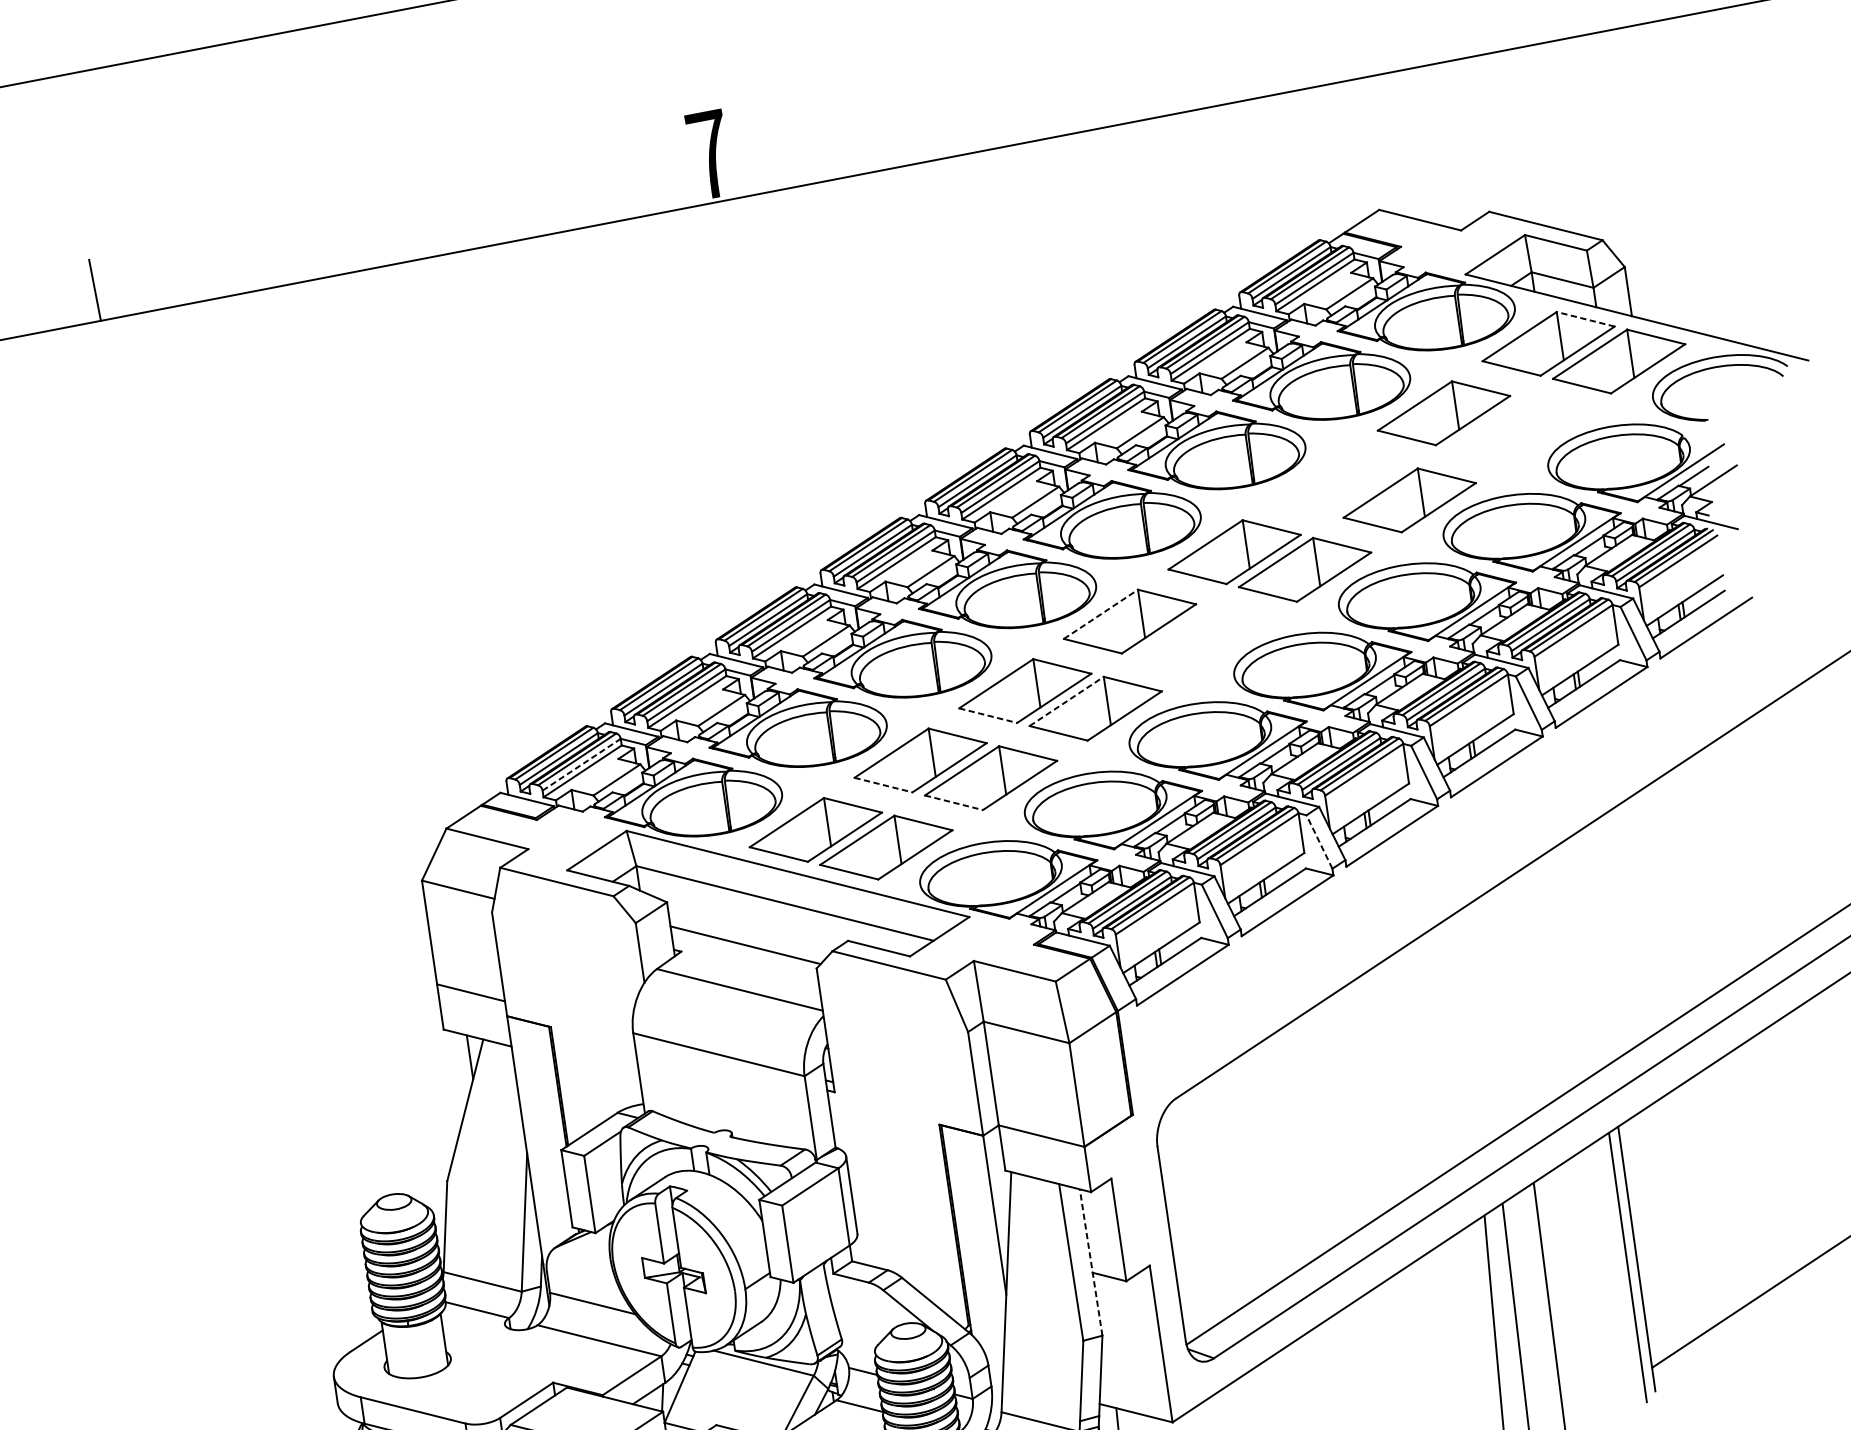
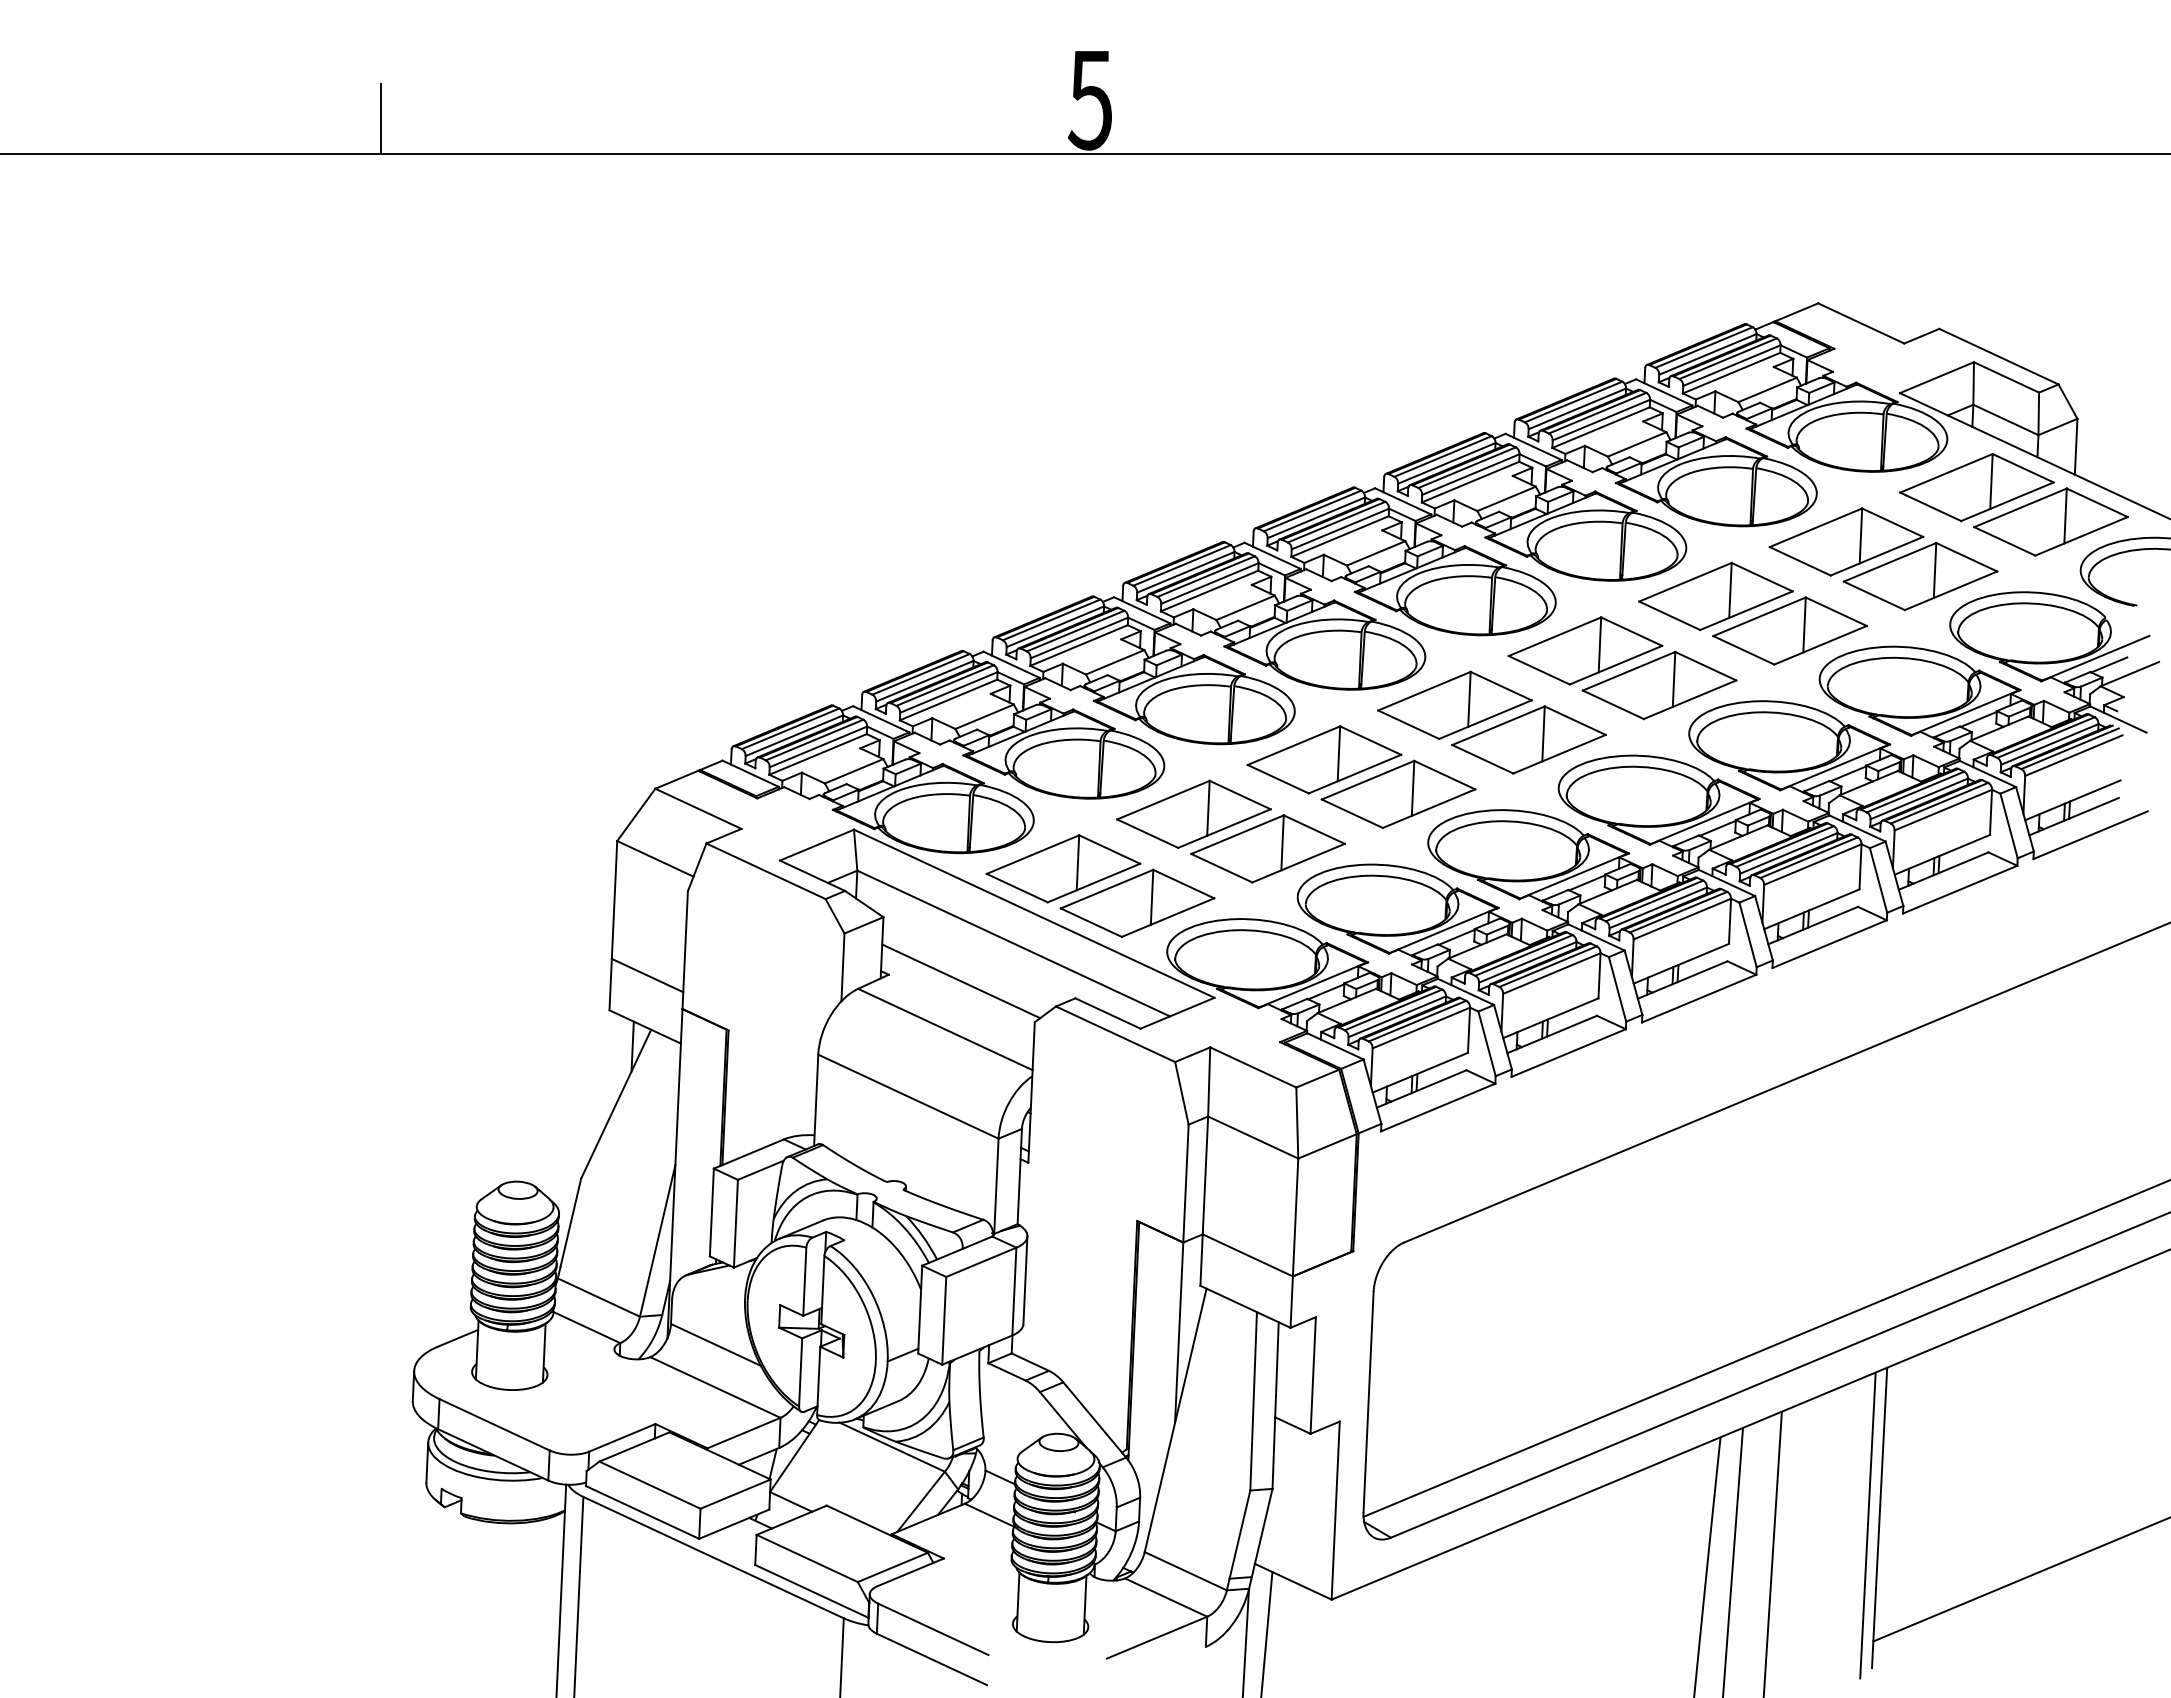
text: (709, 155) -> (1089, 100), 7 -> 5
line: (1586, 319) -> (2023, 468), dashed -> solid
part: (1514, 430) -> (1920, 576), added
part: (1338, 482) -> (1715, 596), added
line: (1101, 614) -> (1424, 691), dashed -> solid
part: (1199, 638) -> (1528, 739), added
line: (1067, 701) -> (1368, 780), dashed -> solid
line: (988, 715) -> (1278, 779), dashed -> solid
line: (581, 764) -> (818, 746), dashed -> solid
line: (883, 784) -> (1147, 833), dashed -> solid
line: (953, 803) -> (1221, 868), dashed -> solid
line: (1319, 841) -> (1617, 988), dashed -> solid
line: (1091, 1262) -> (1275, 1405), dashed -> solid

